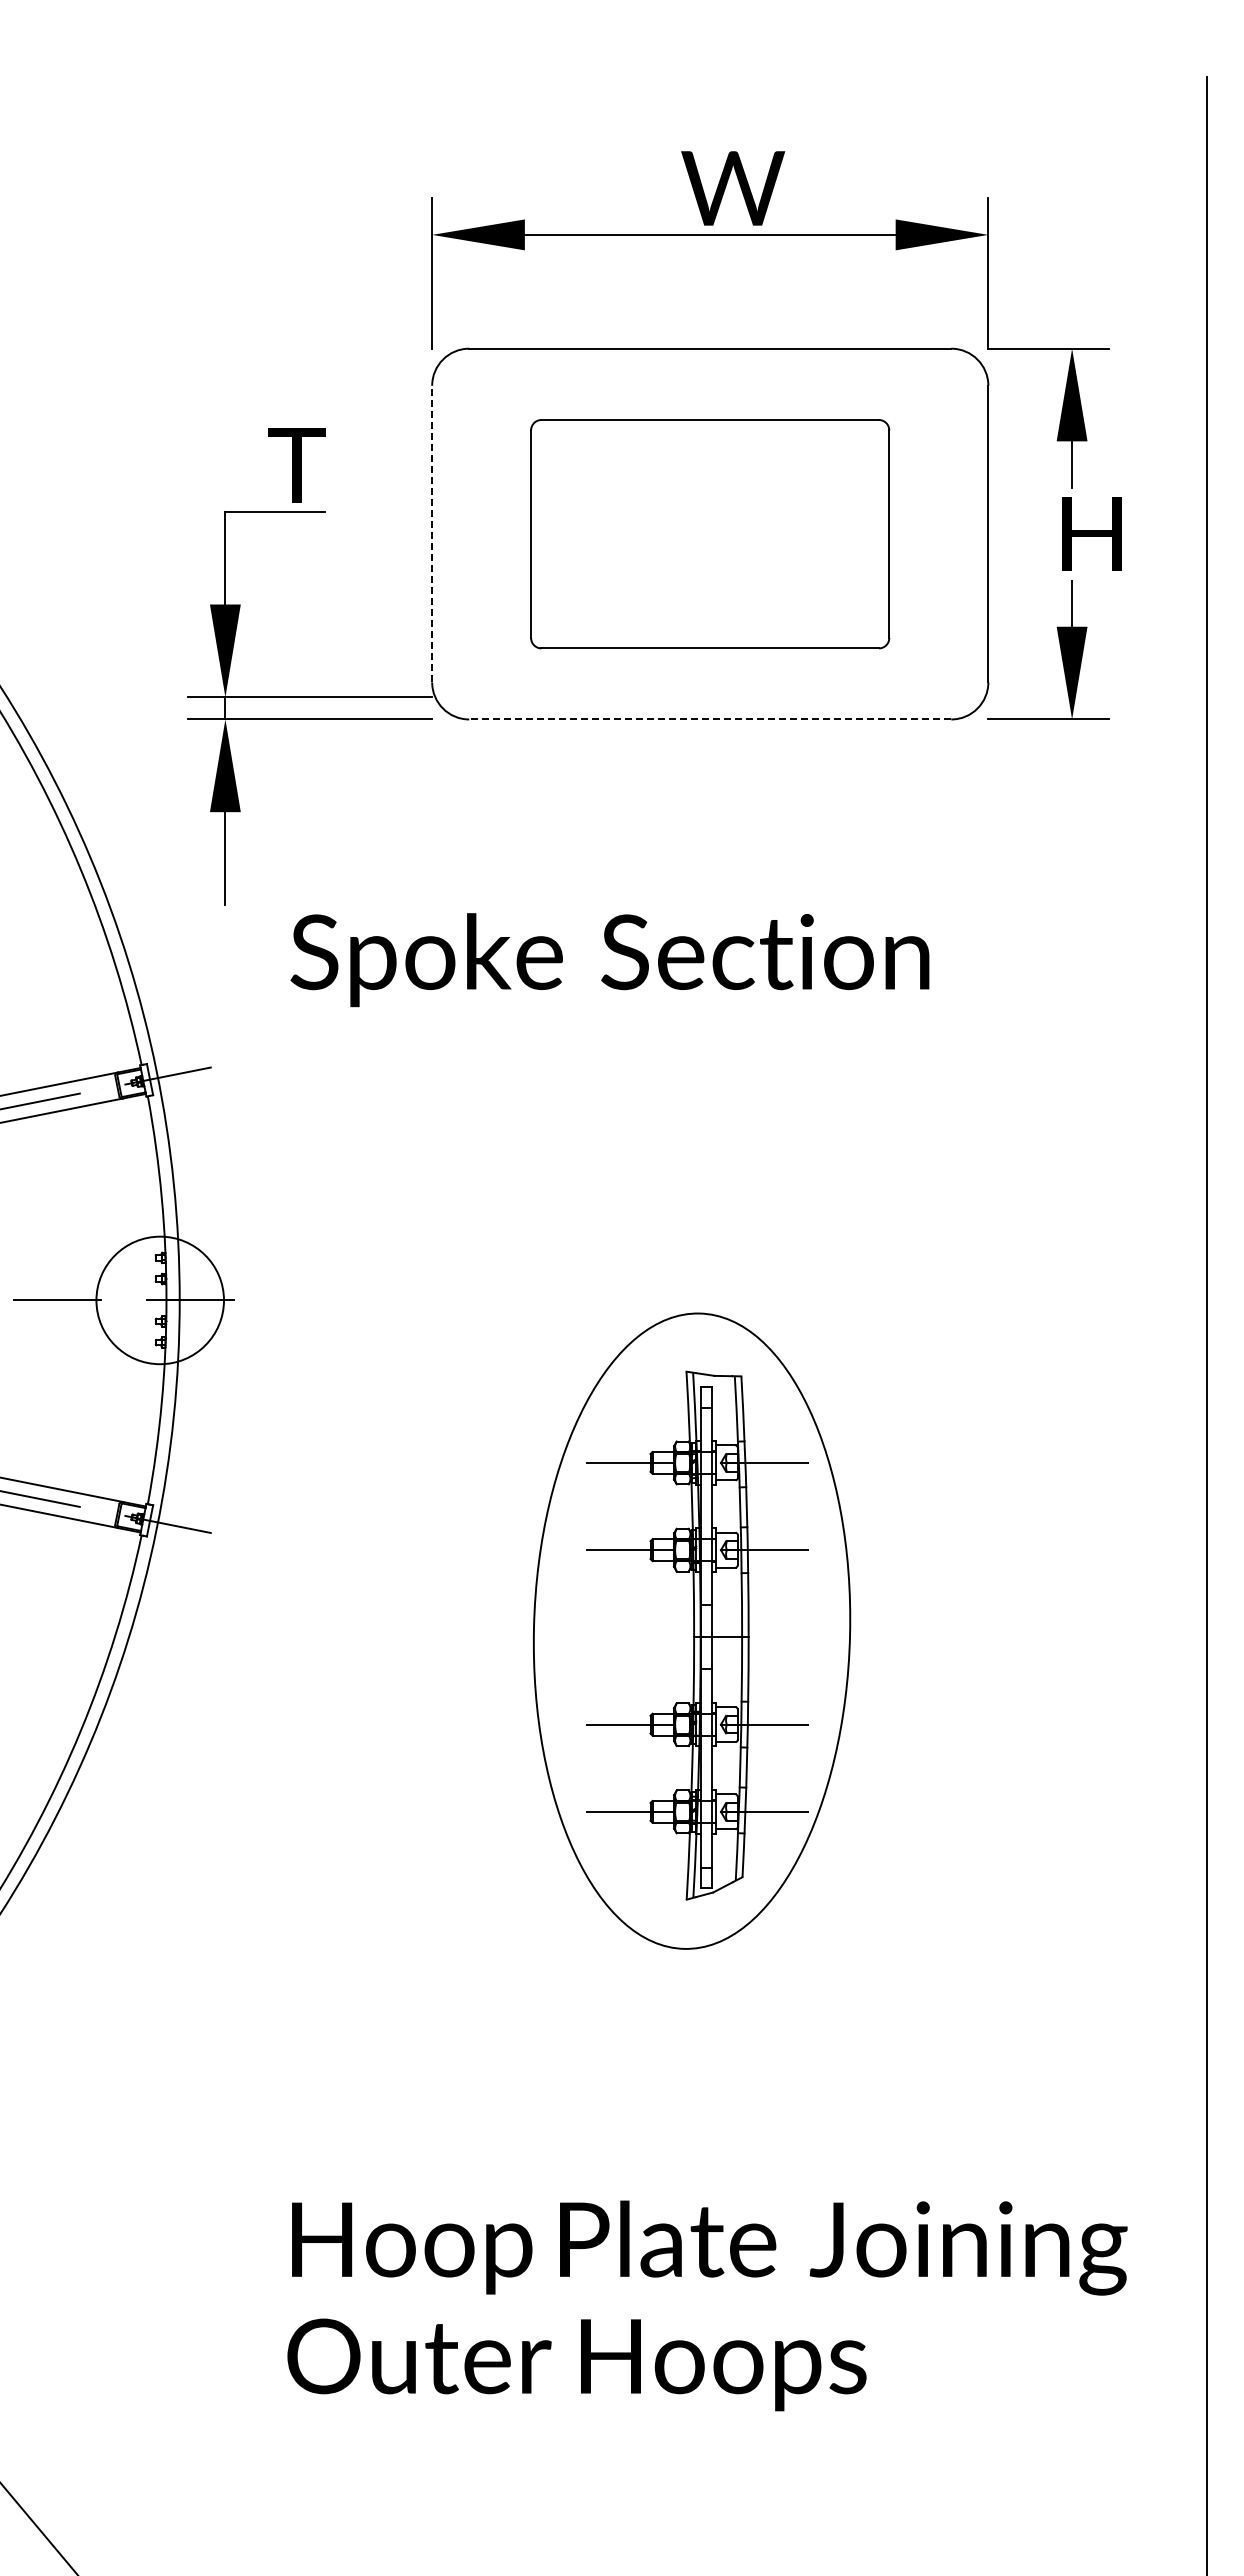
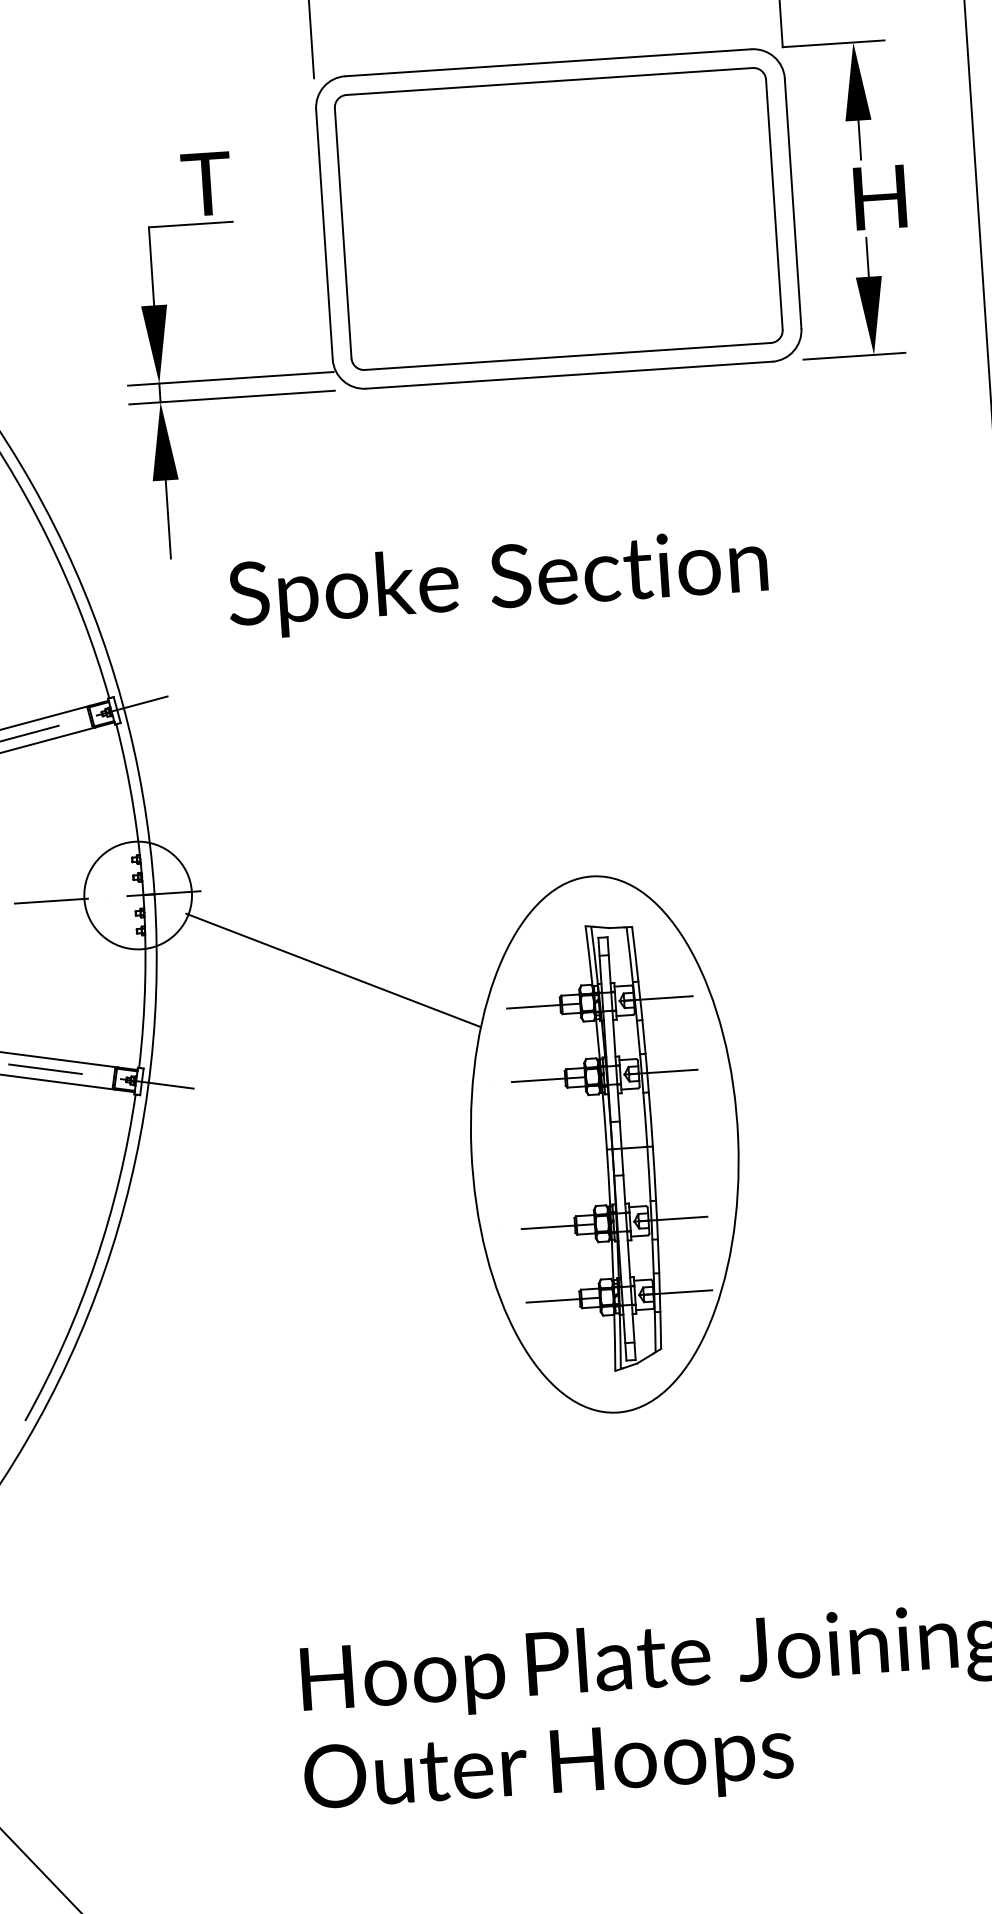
line: (432, 533) -> (324, 234), dashed -> solid
part: (709, 534) -> (558, 219), size x1.43
line: (709, 719) -> (568, 375), dashed -> solid
line: (384, 1403) -> (332, 969), added

